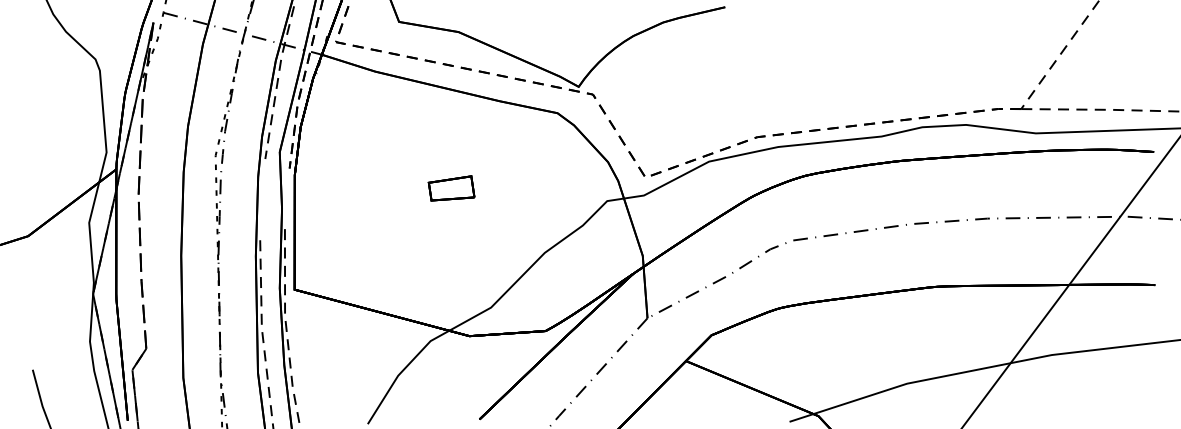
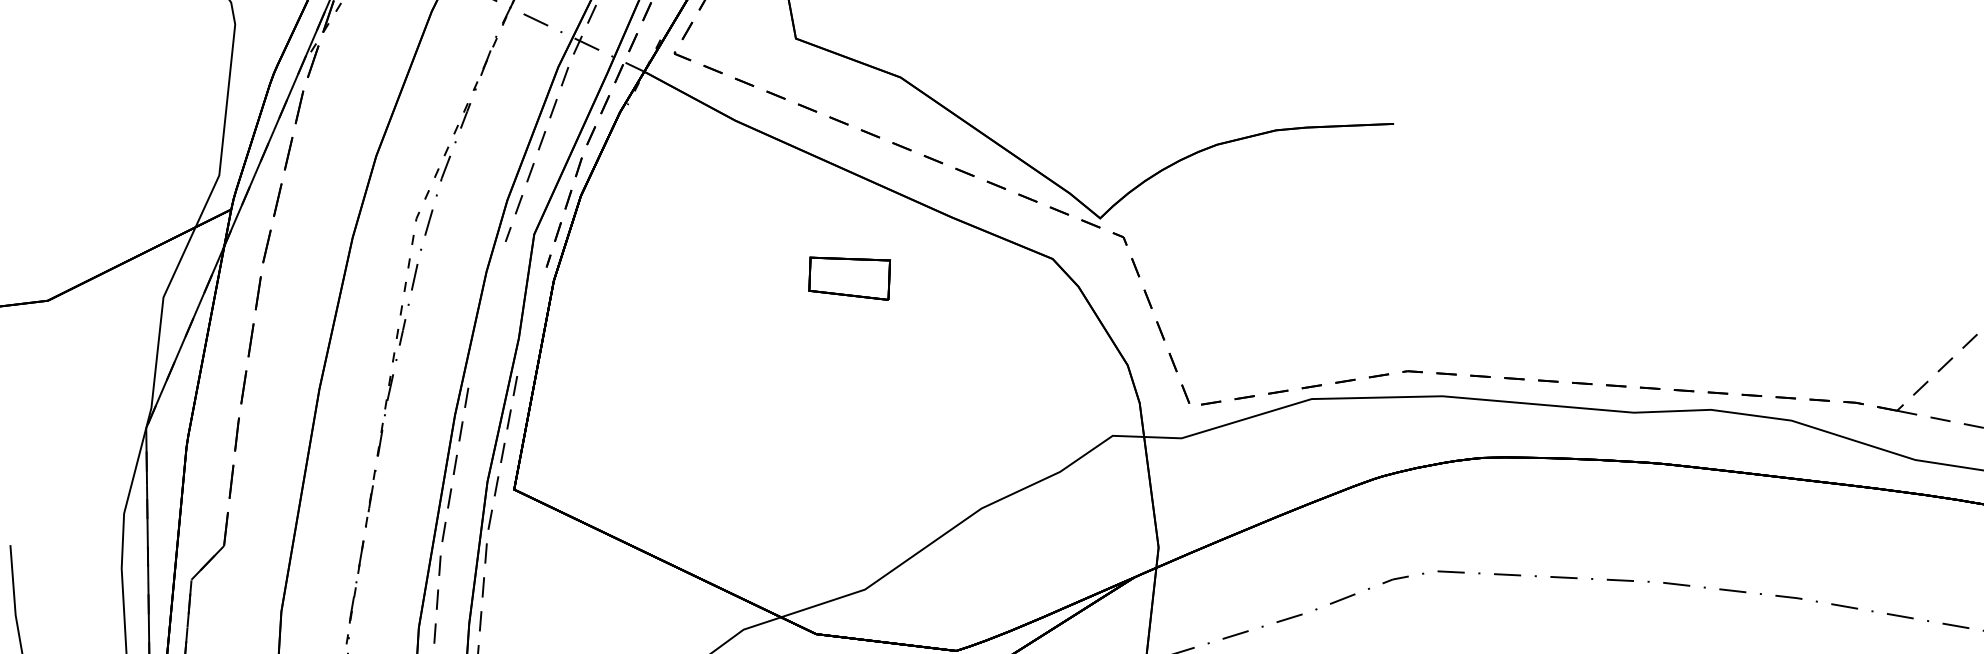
part: (451, 188) -> (849, 275), moved

